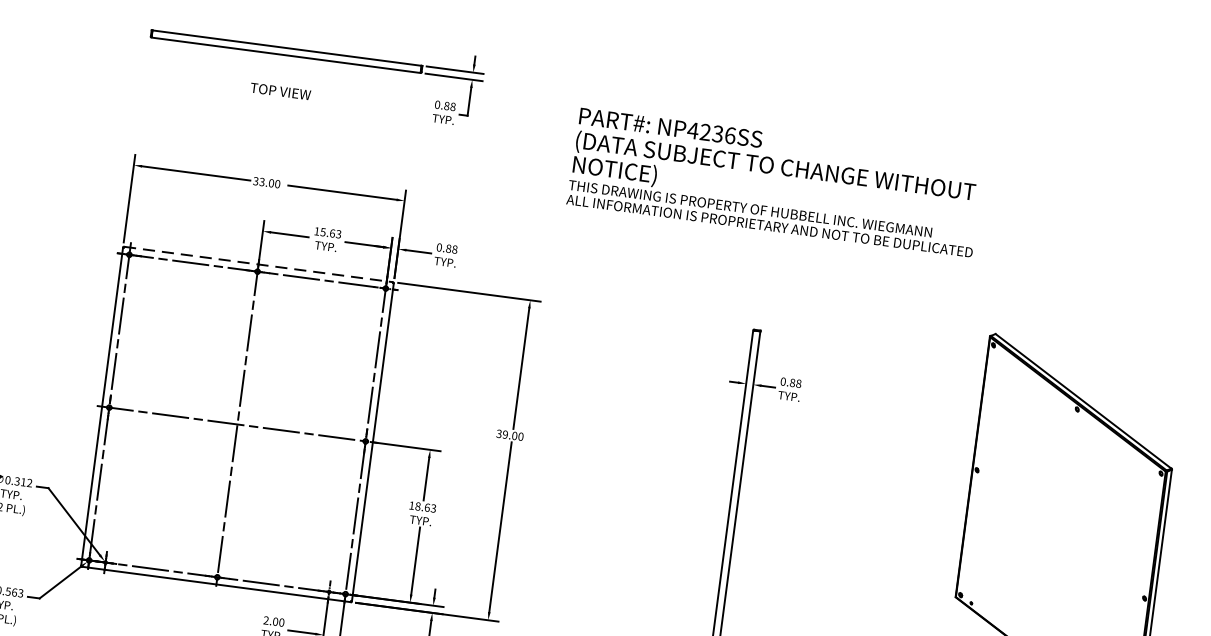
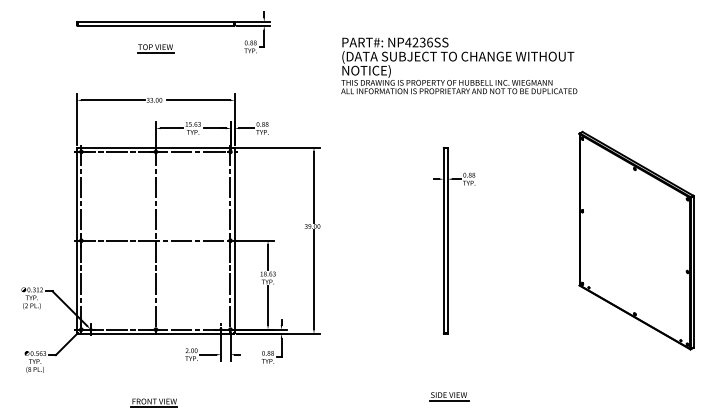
line: (279, 100) -> (155, 52), added
text: (775, 181) -> (459, 65), moved
line: (259, 264) -> (156, 147), dashed -> solid

